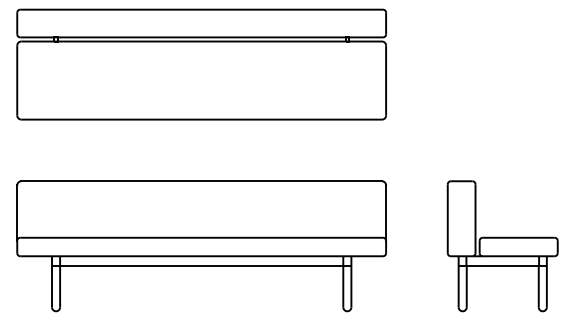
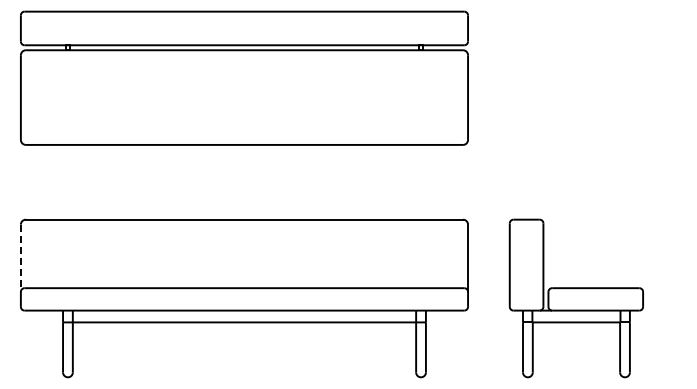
line: (16, 213) -> (20, 258), solid -> dashed
part: (501, 246) -> (575, 298), moved

